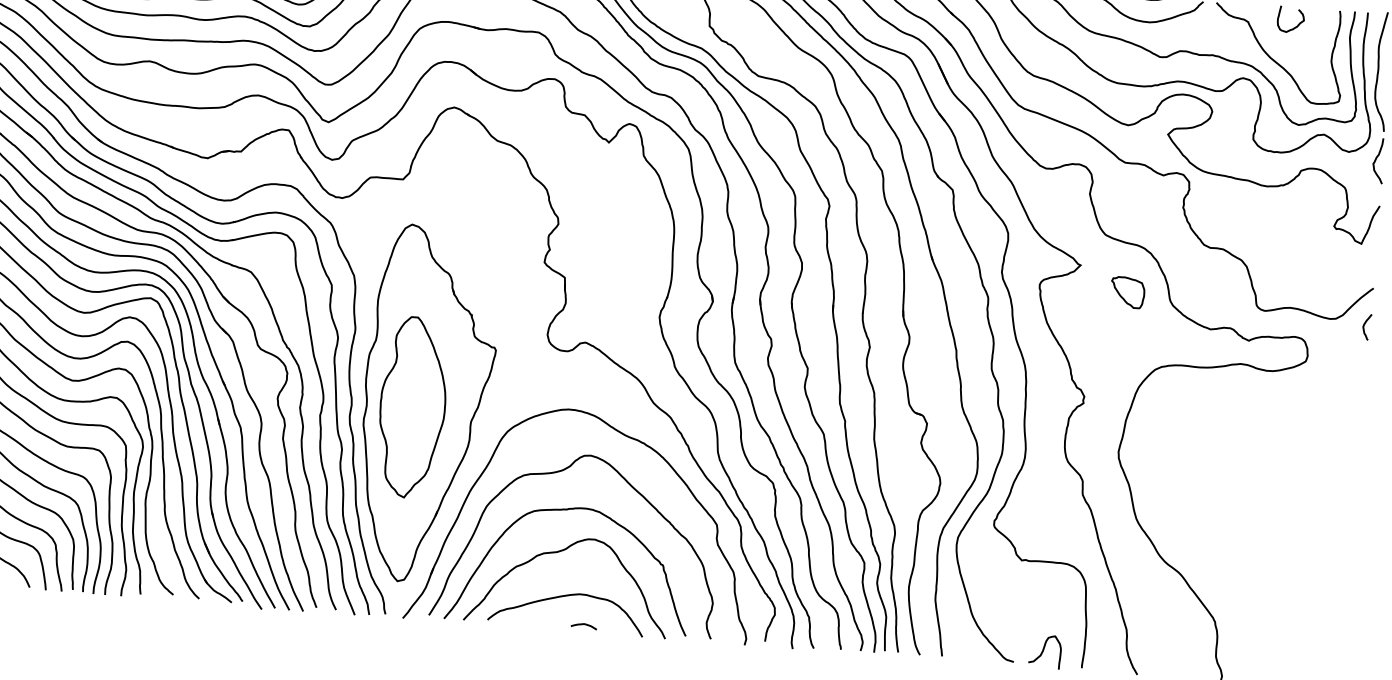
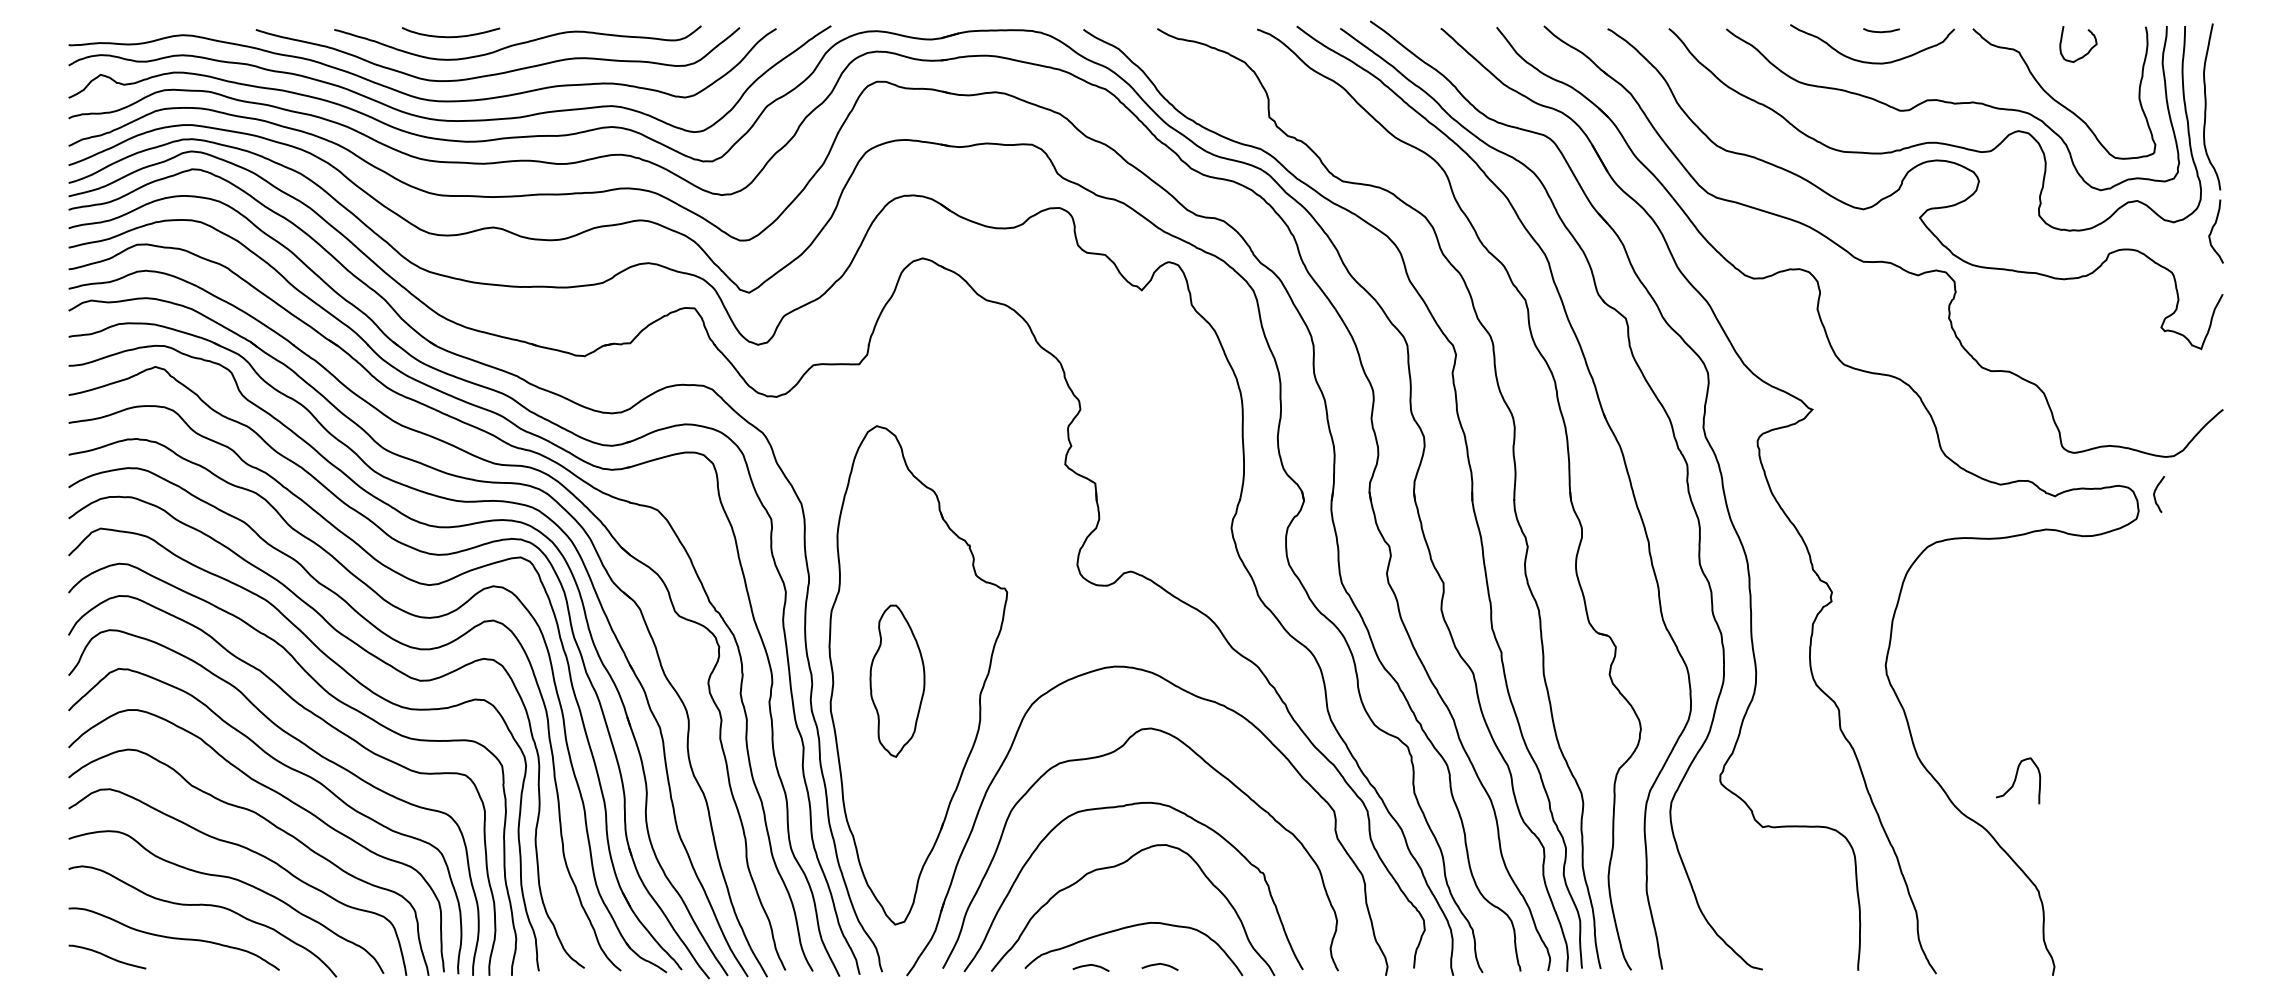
part: (1128, 292) -> (1881, 442), removed
curve: (1364, 326) -> (2155, 493), moved
part: (412, 407) -> (897, 681), size x0.6
curve: (534, 621) -> (1090, 965), added
curve: (1043, 650) -> (2016, 779), moved

